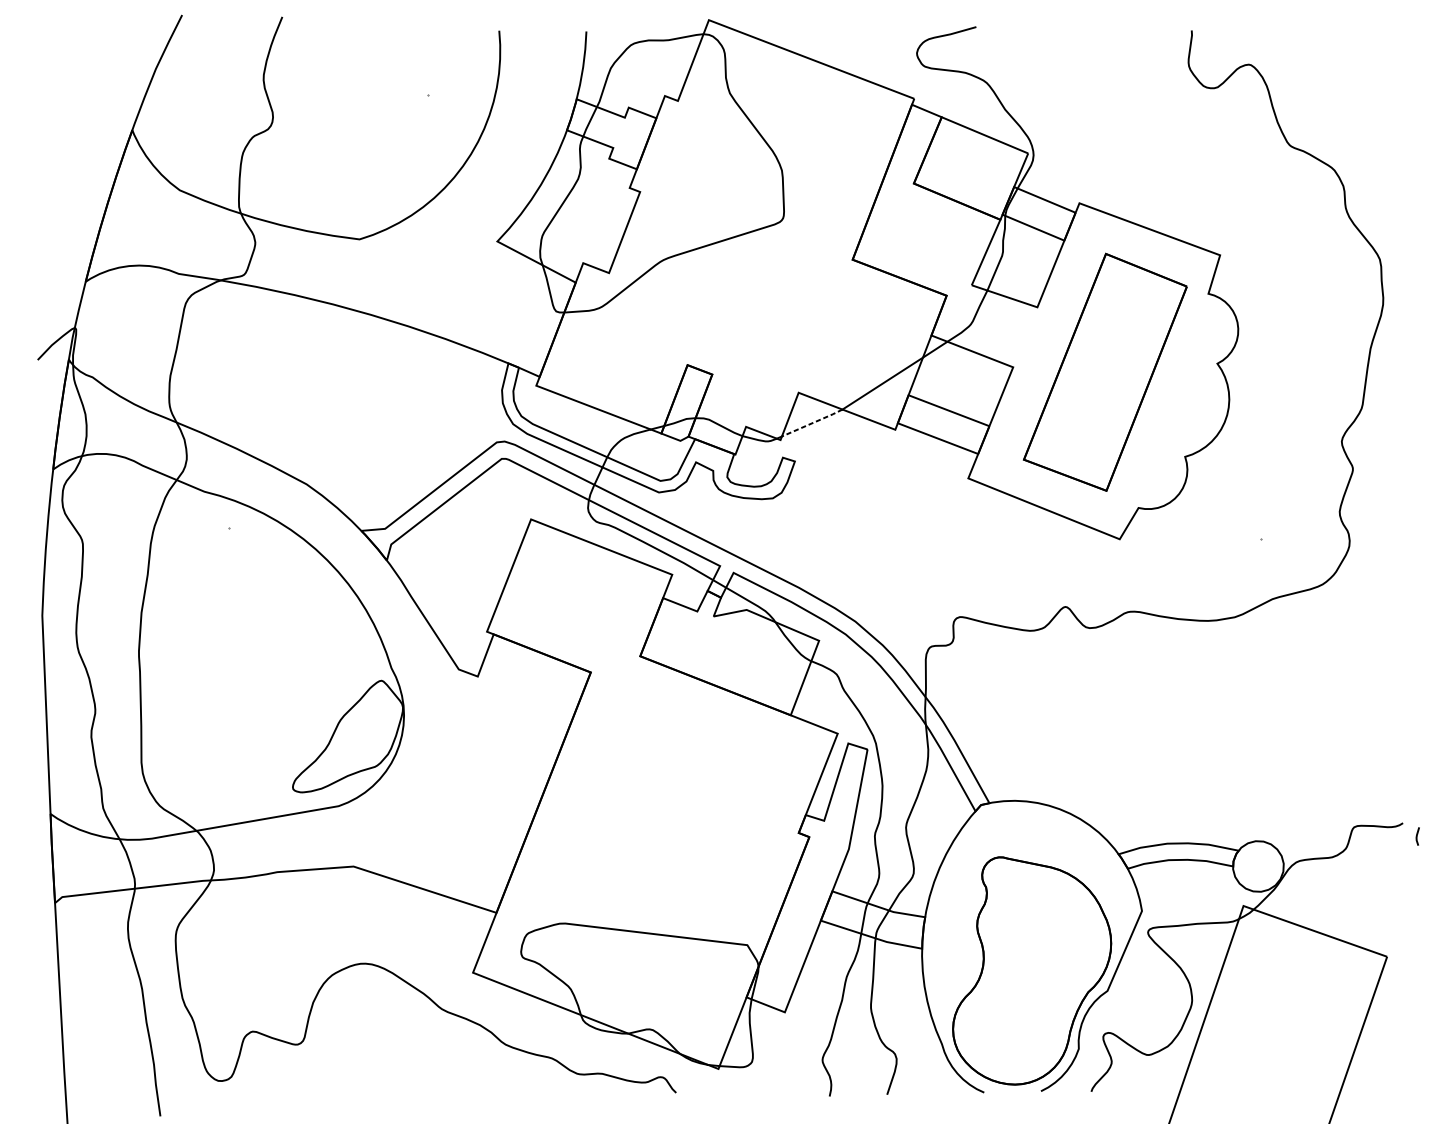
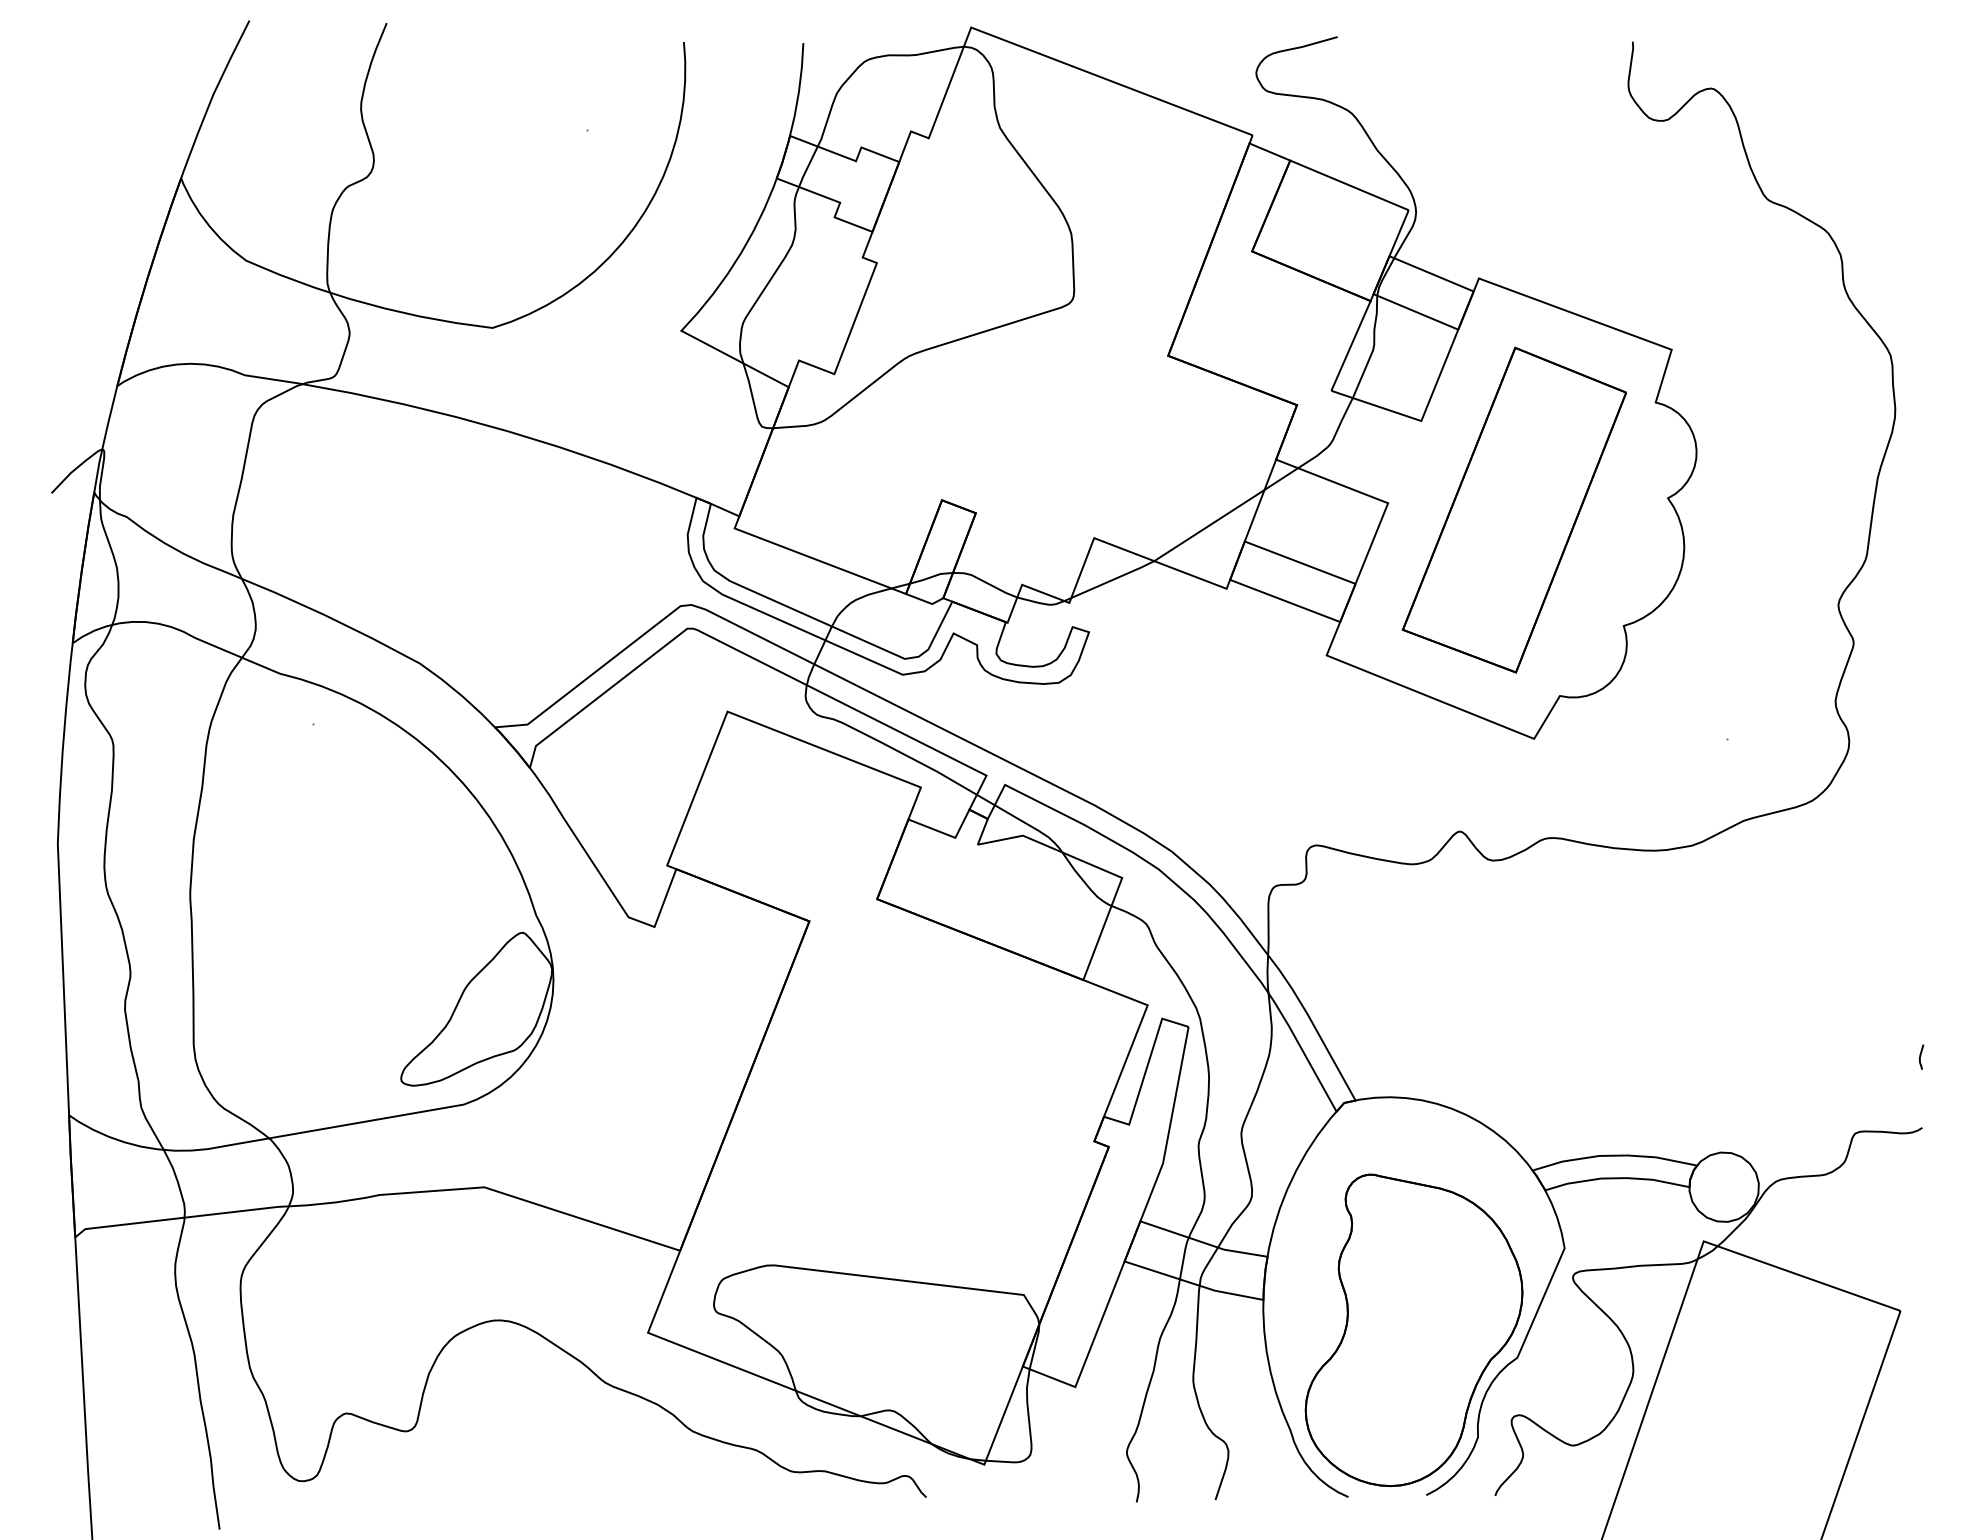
line: (812, 422) -> (1113, 579), dashed -> solid
line: (1417, 836) -> (1921, 1056), moved

